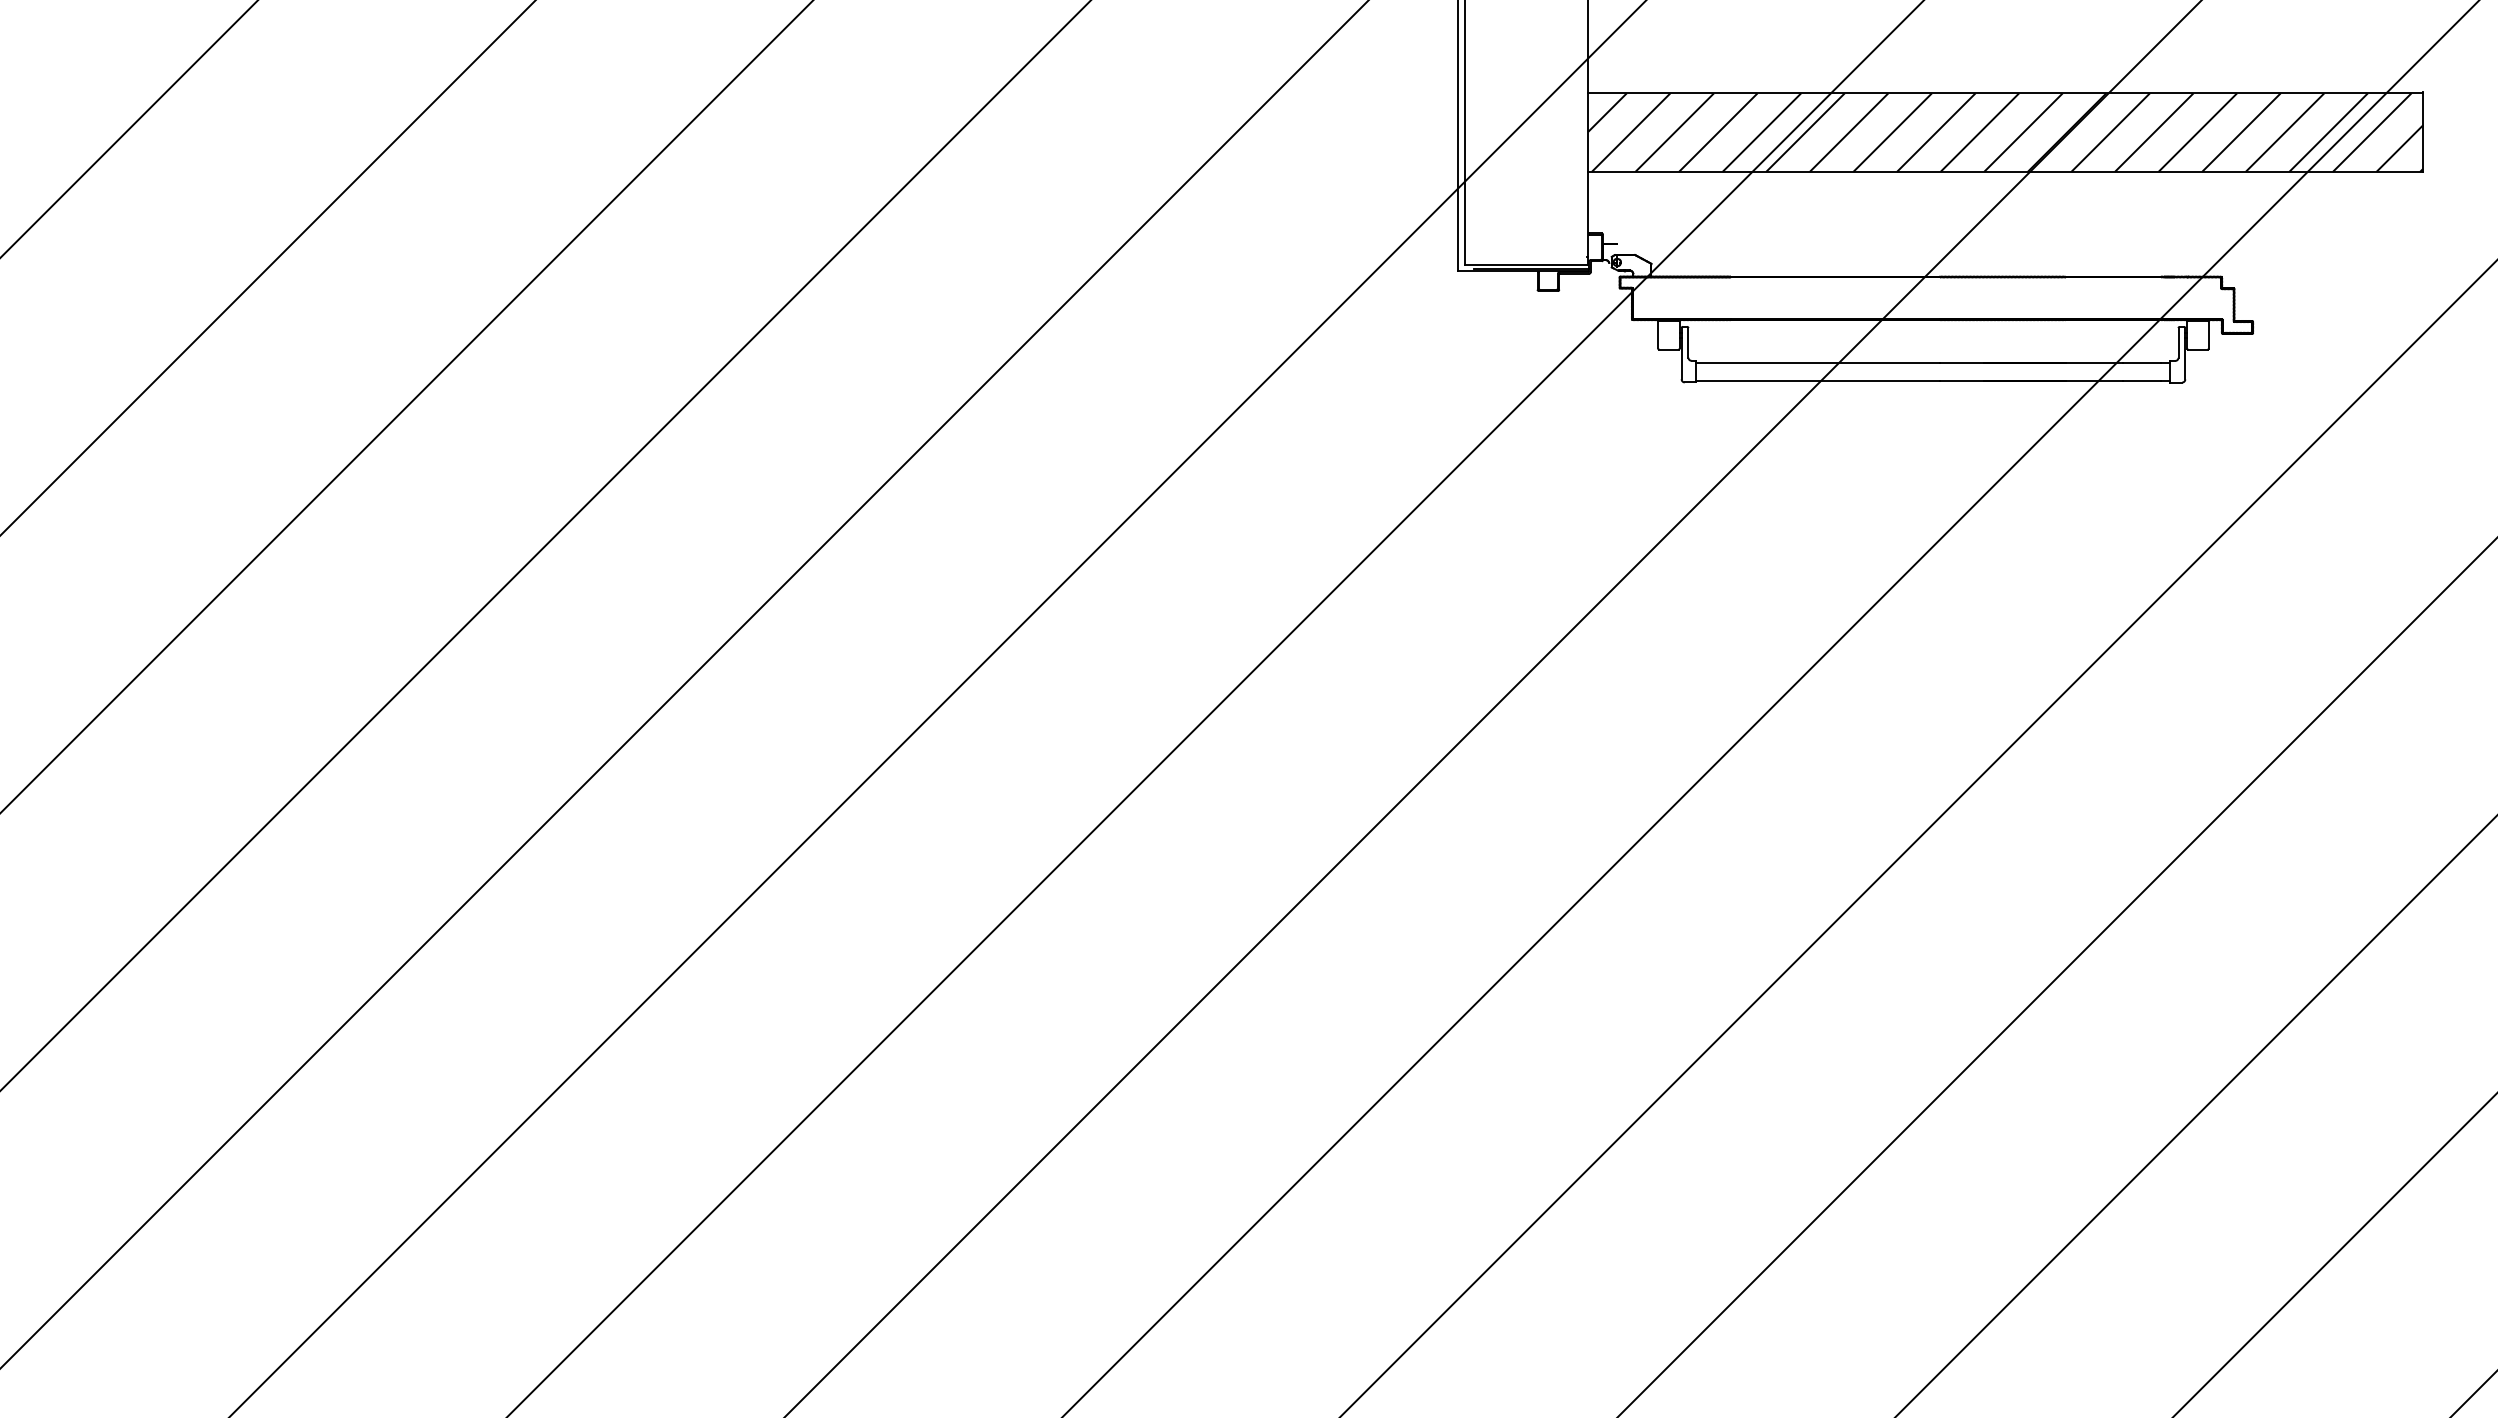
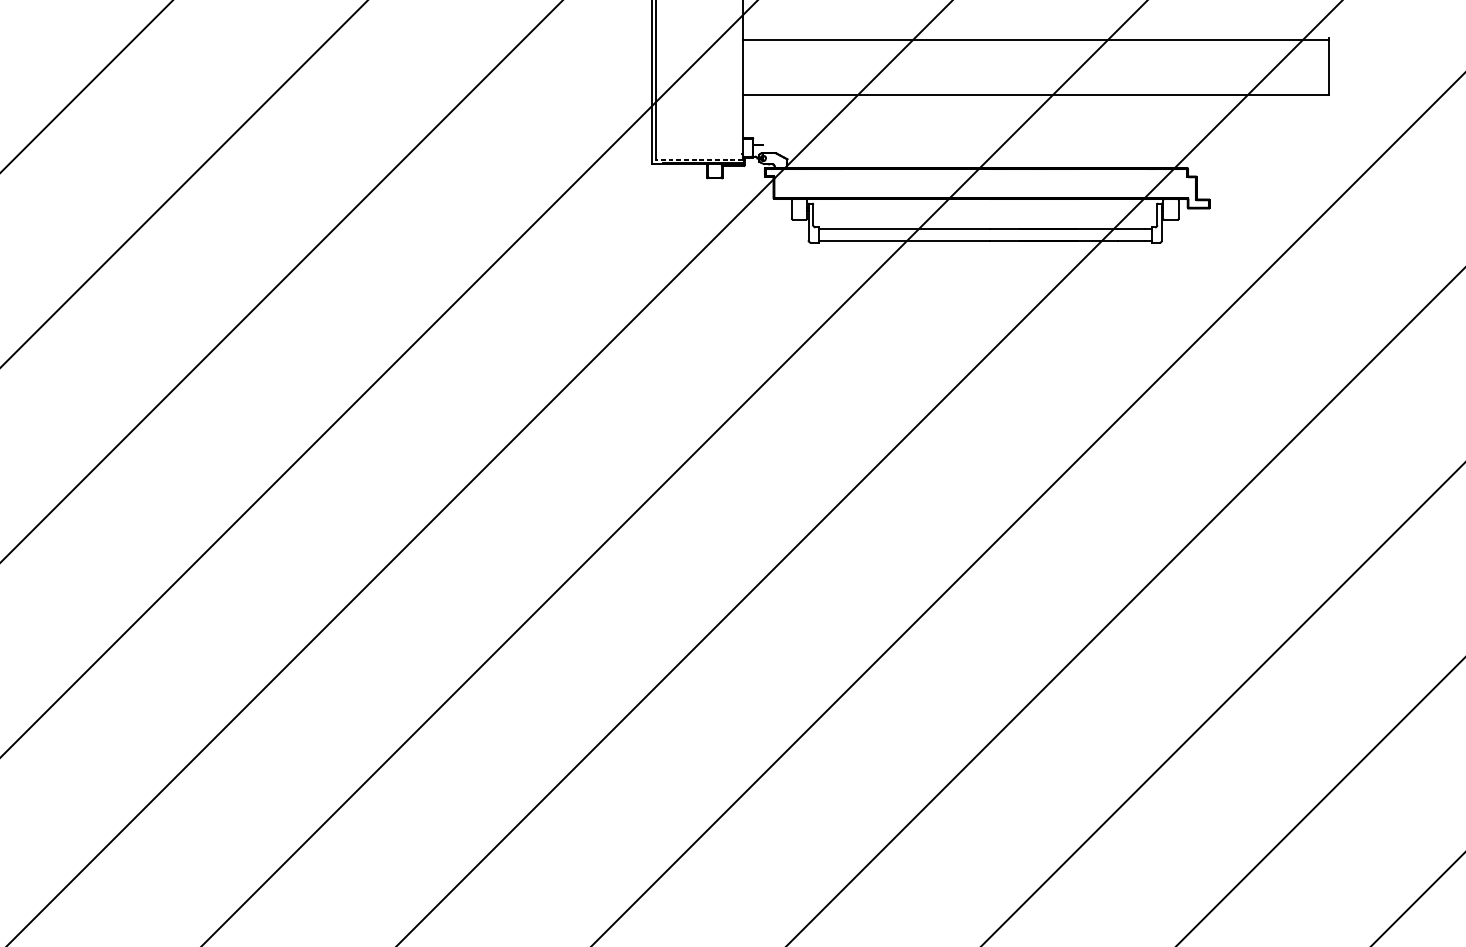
hatch: (2005, 132) -> (1035, 67), removed
line: (1526, 264) -> (699, 159), solid -> dashed

